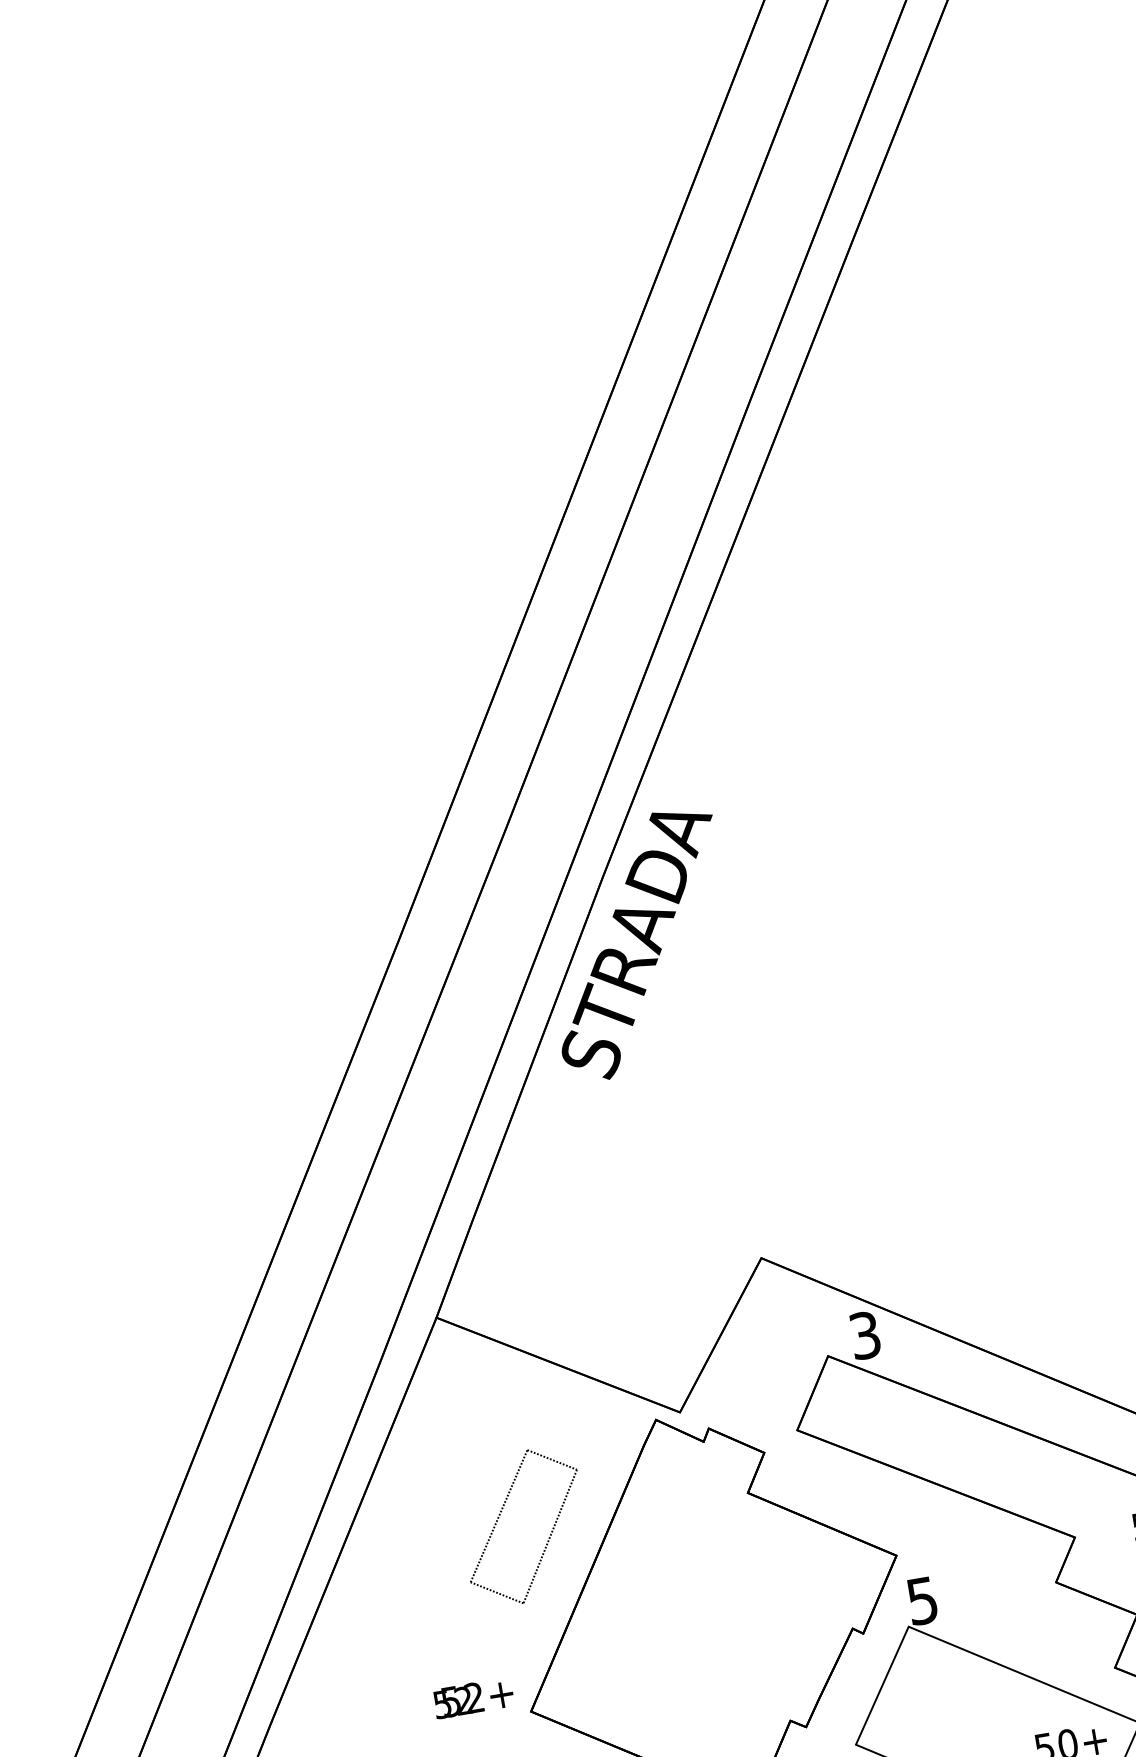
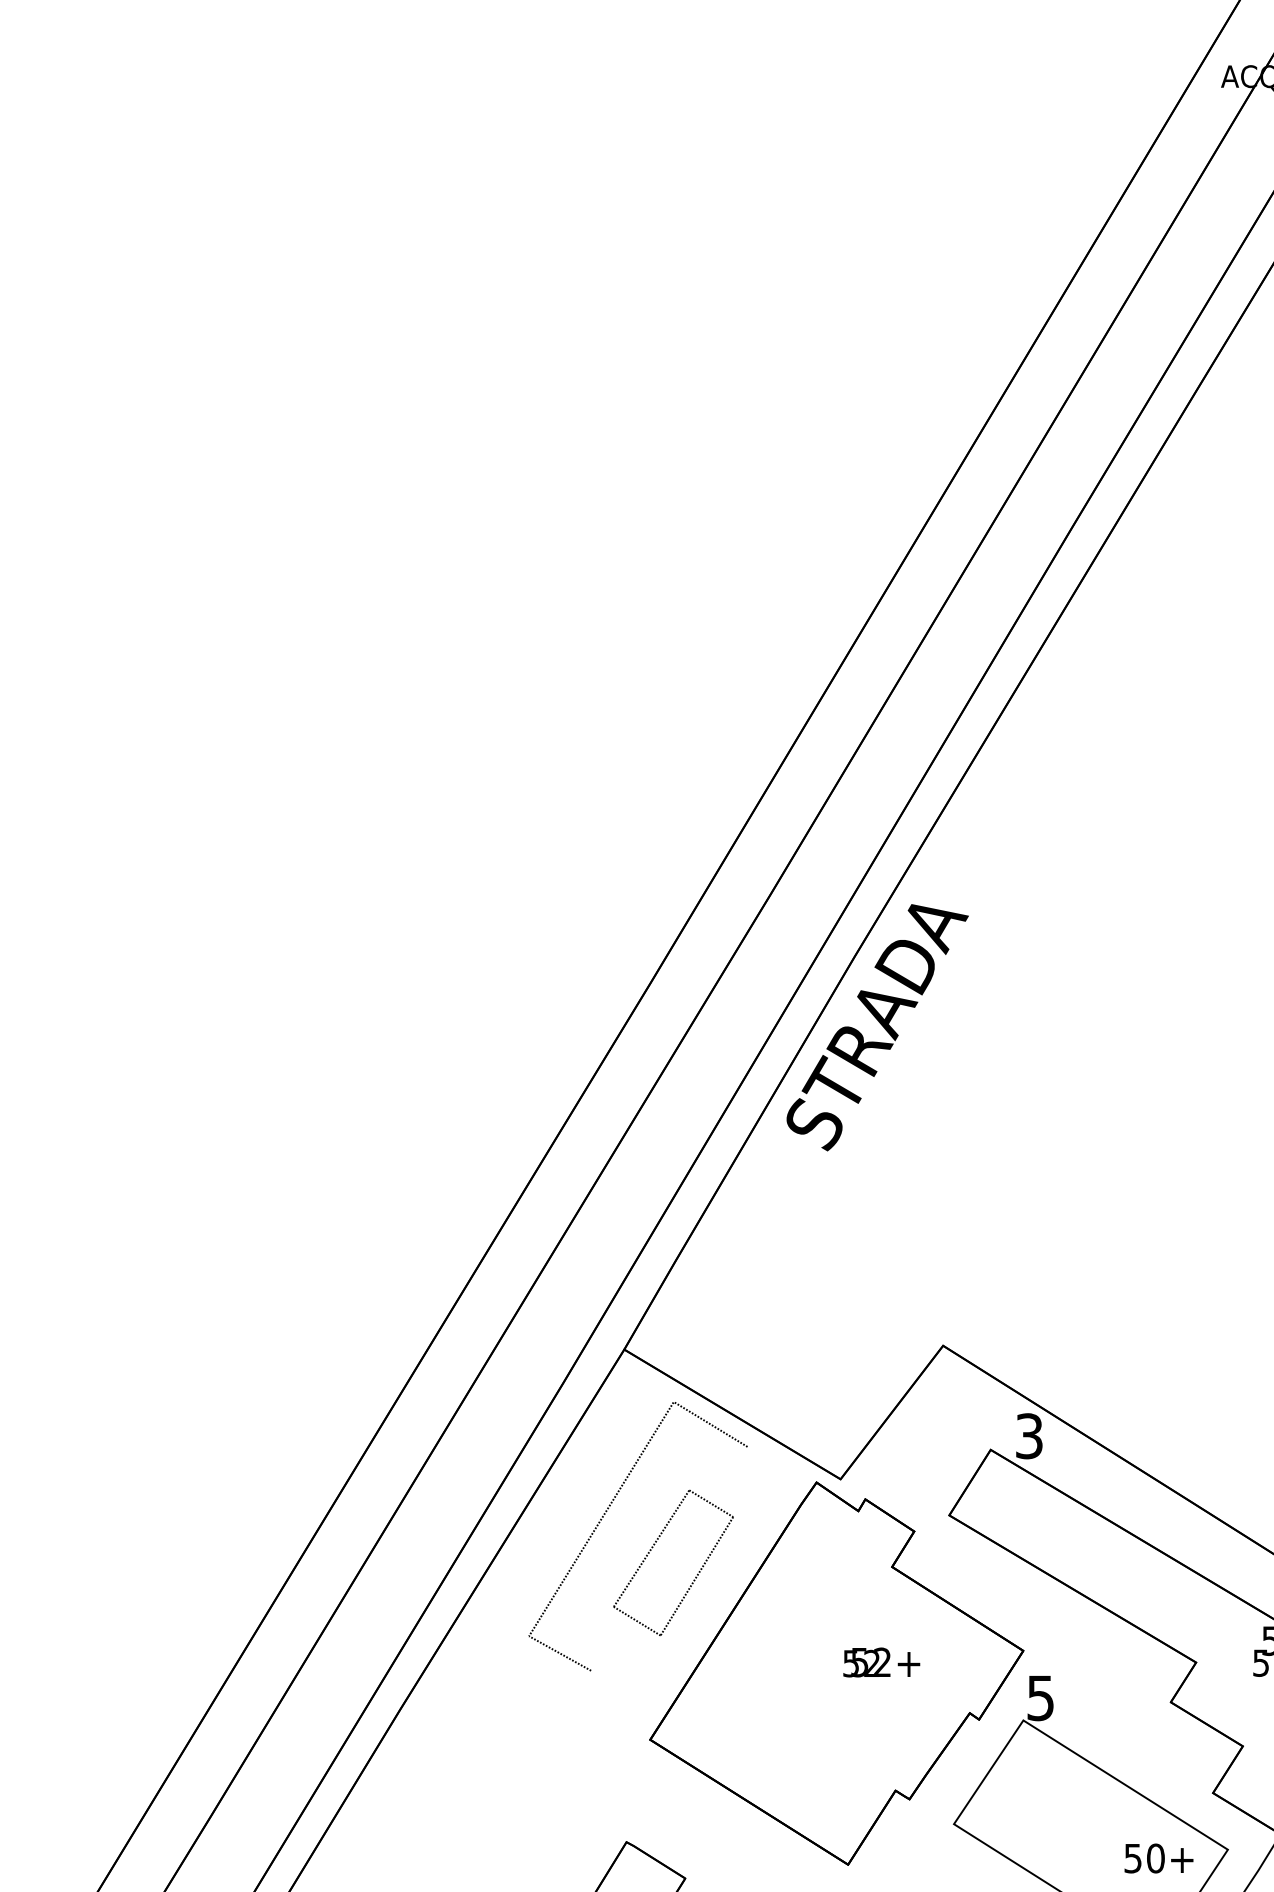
line: (446, 1489) -> (605, 1514), added
text: (473, 1698) -> (881, 1662), moved

